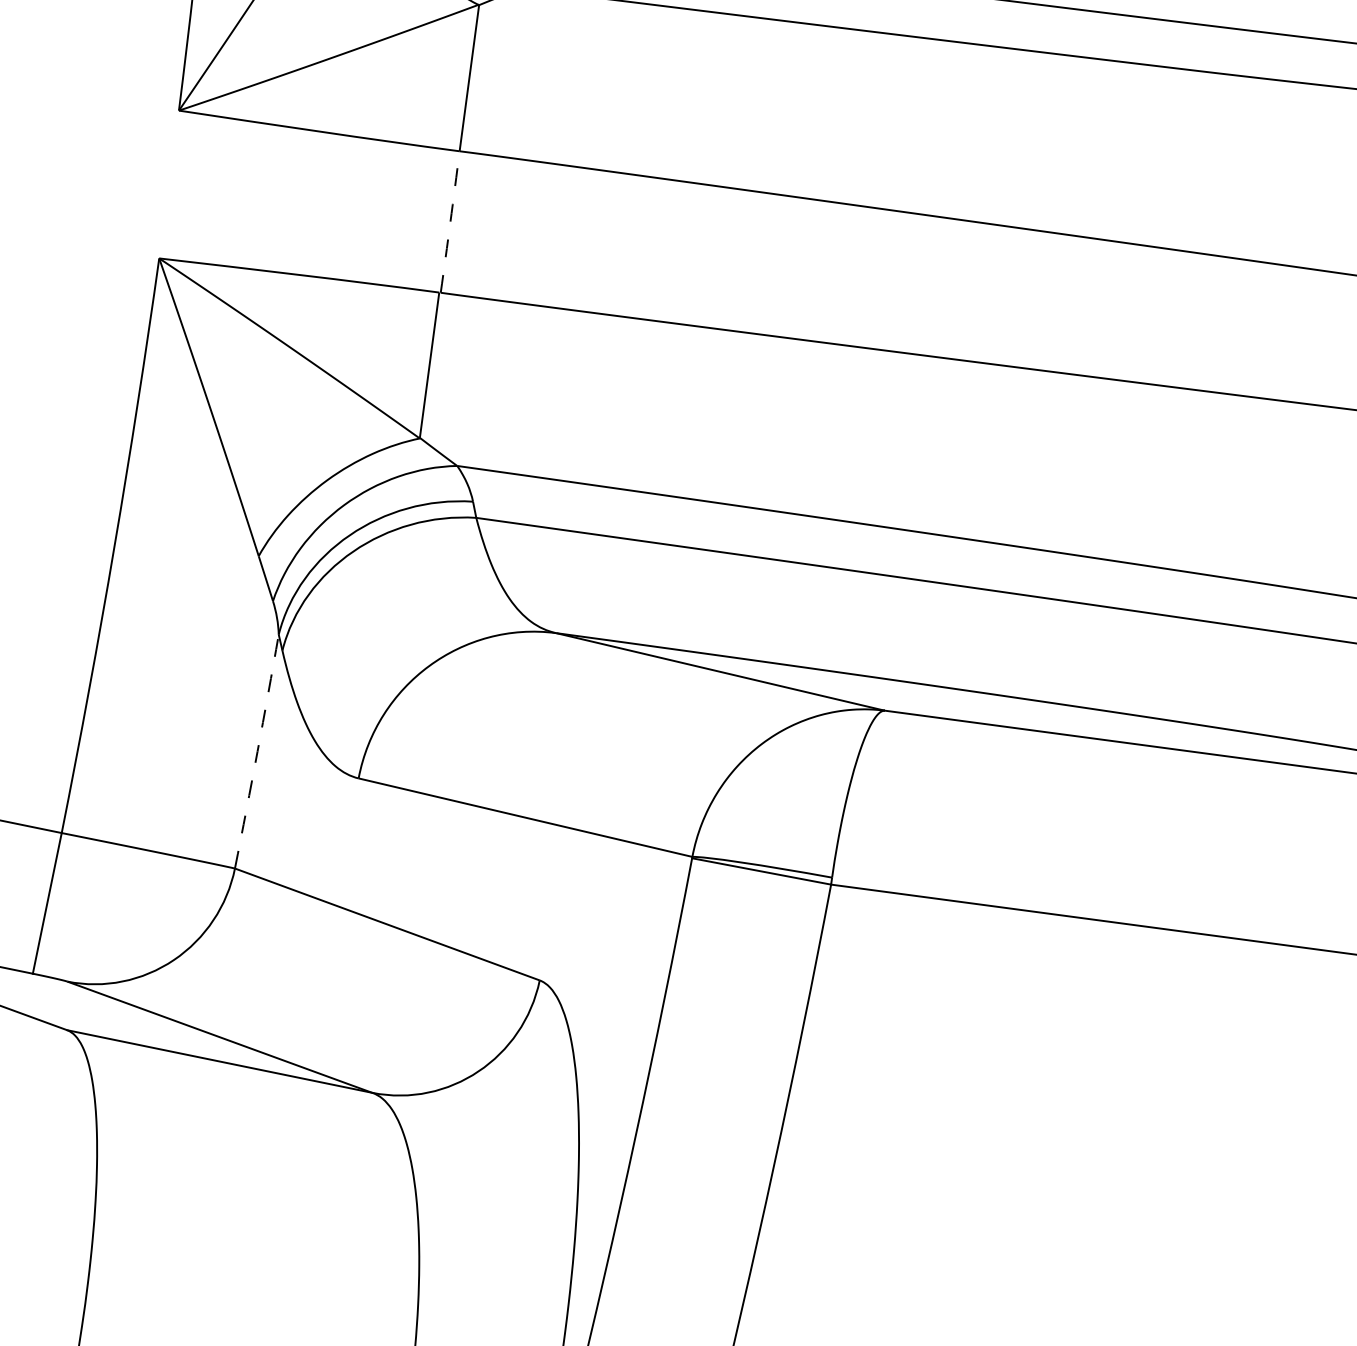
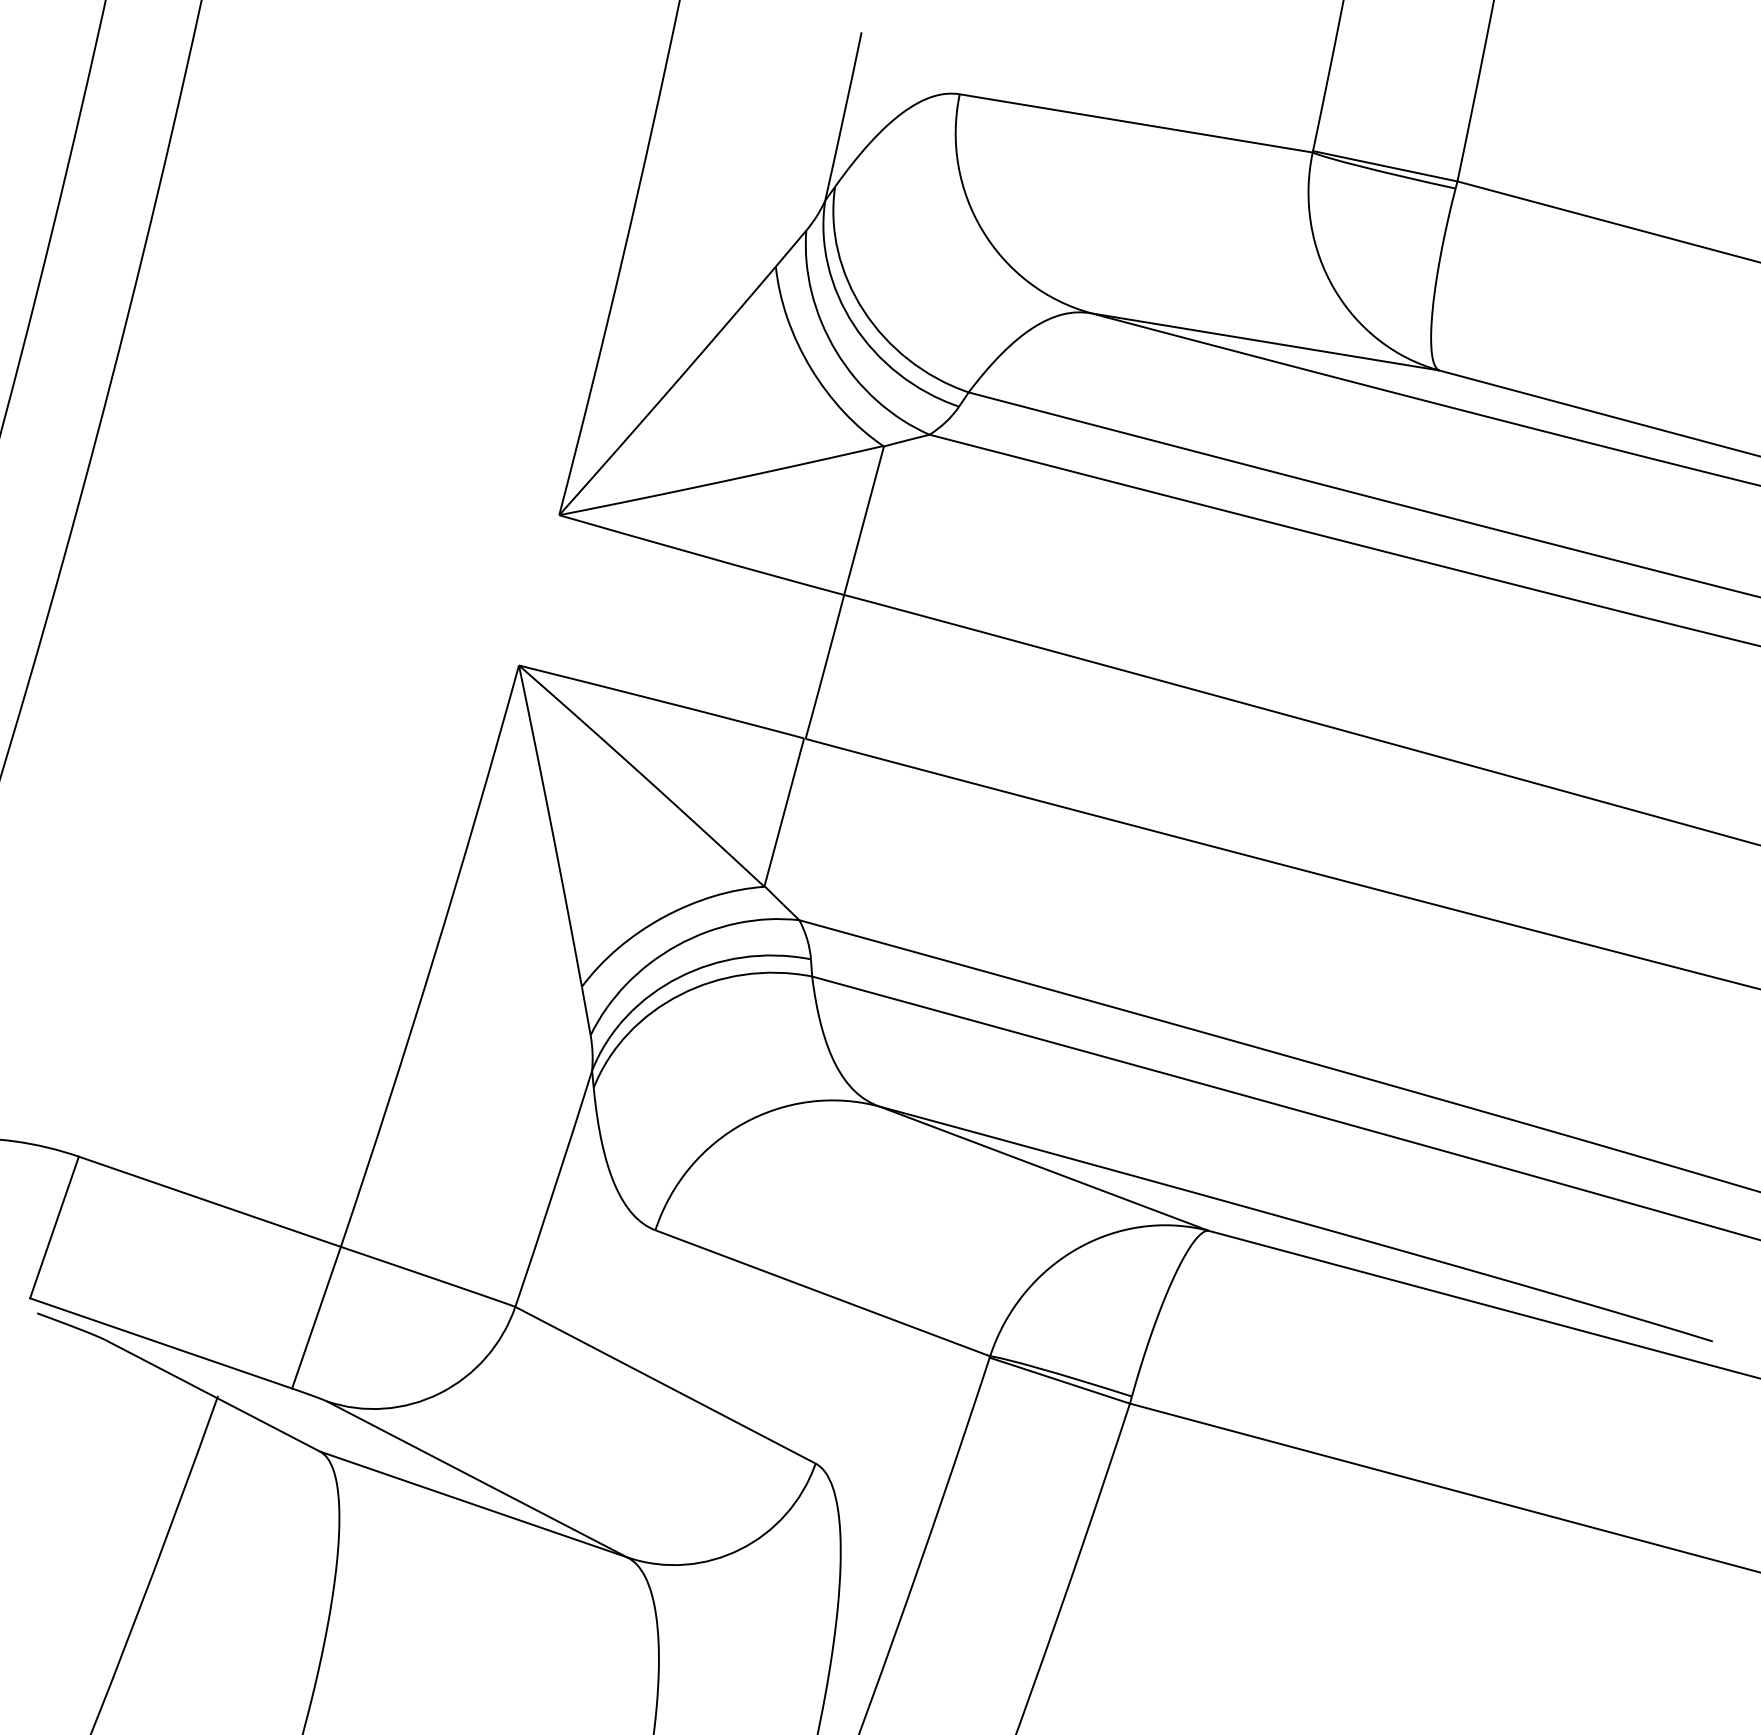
arc: (450, 221) -> (825, 666), dashed -> solid
arc: (257, 752) -> (554, 1189), dashed -> solid

